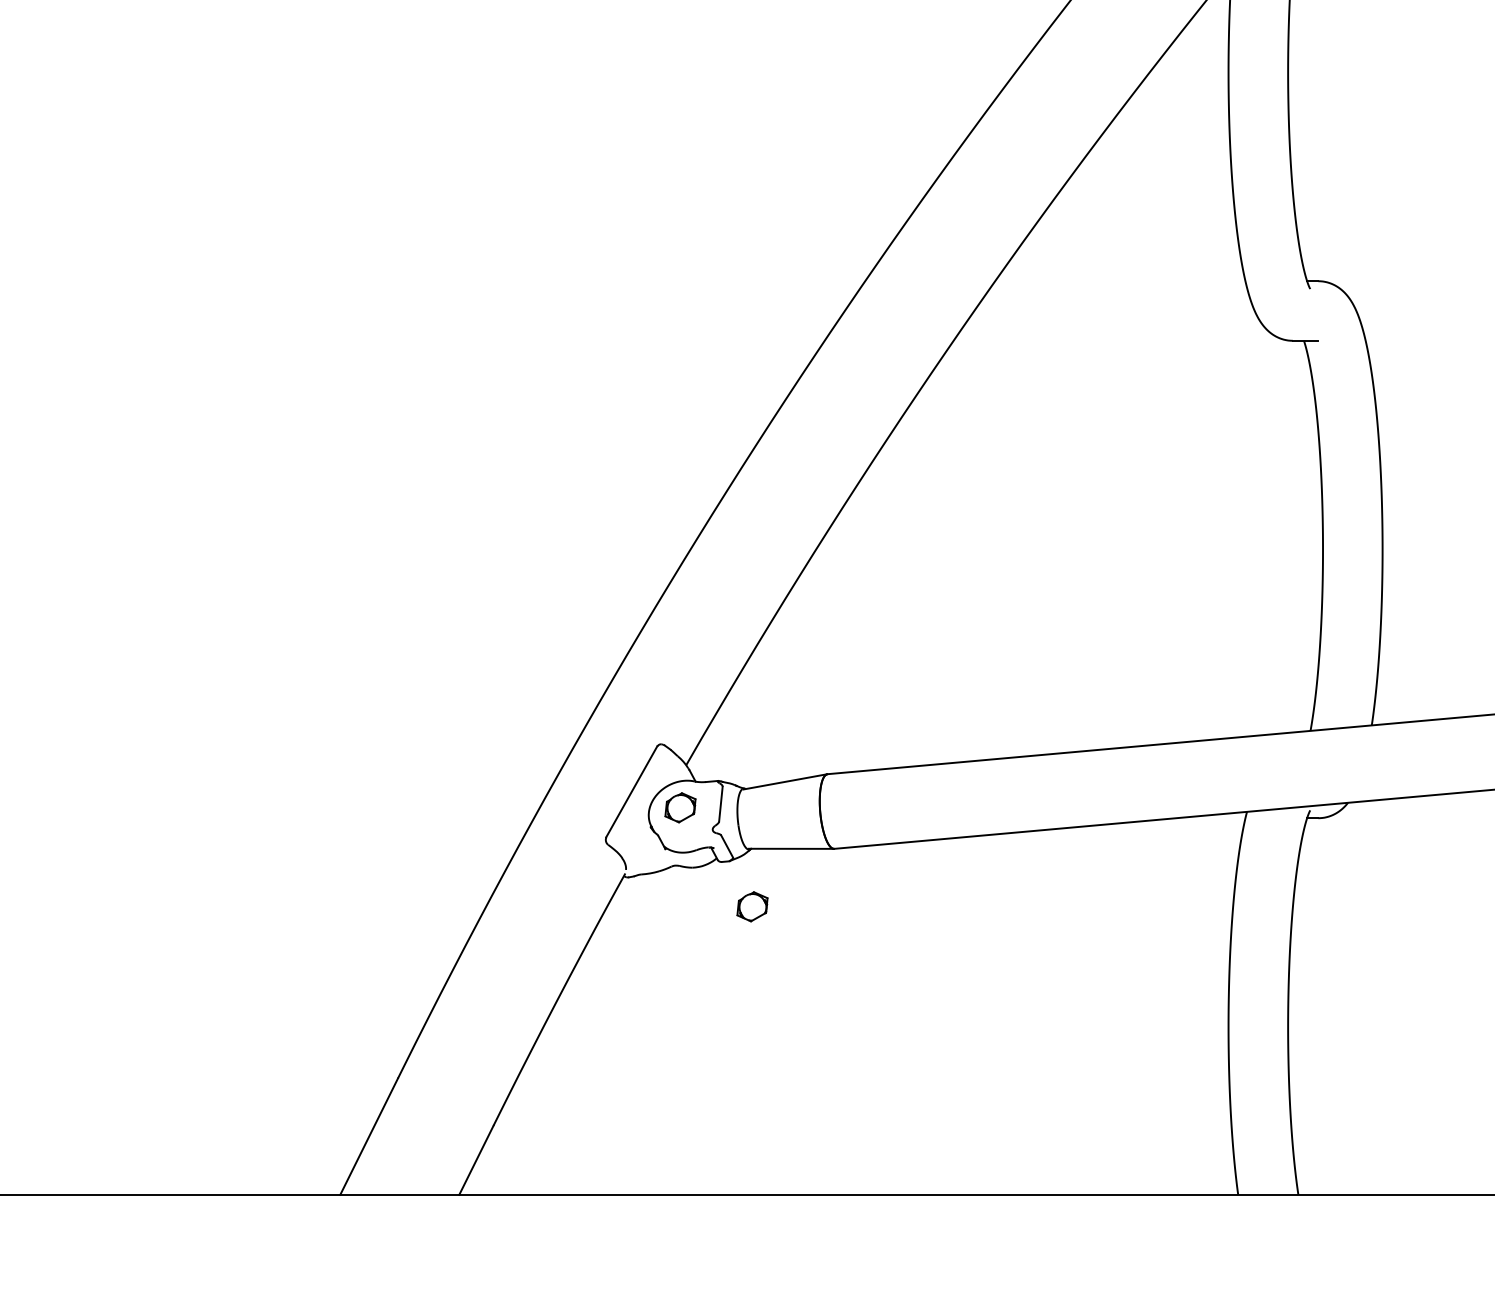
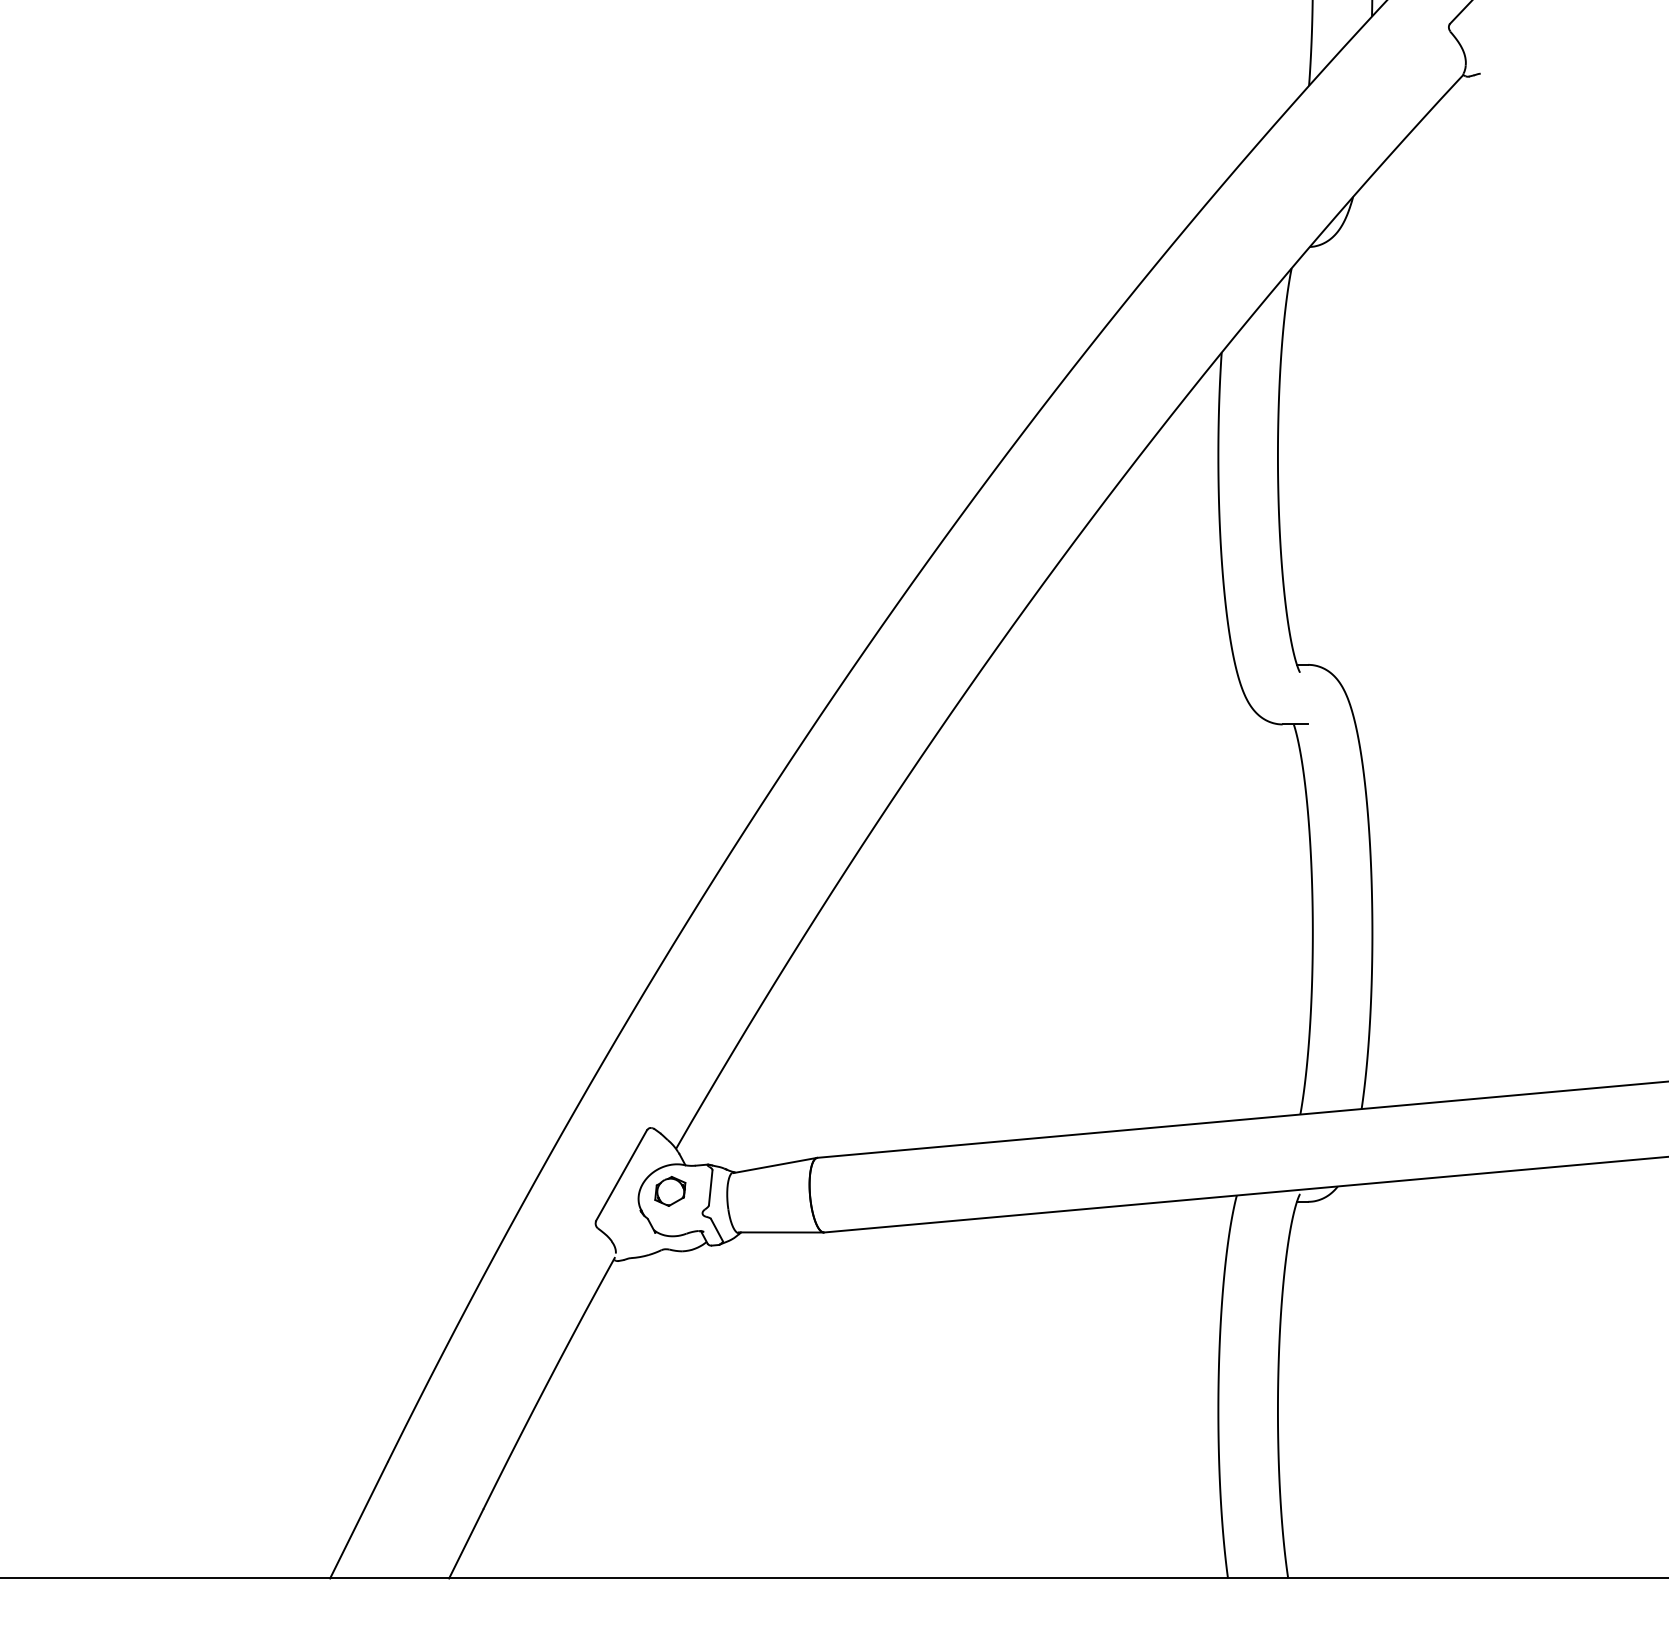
part: (752, 906) -> (742, 1290), removed

